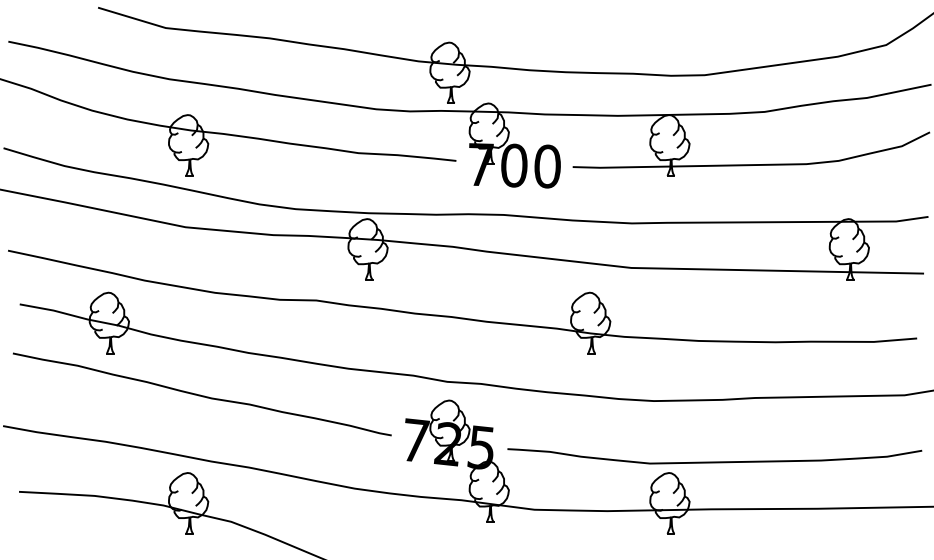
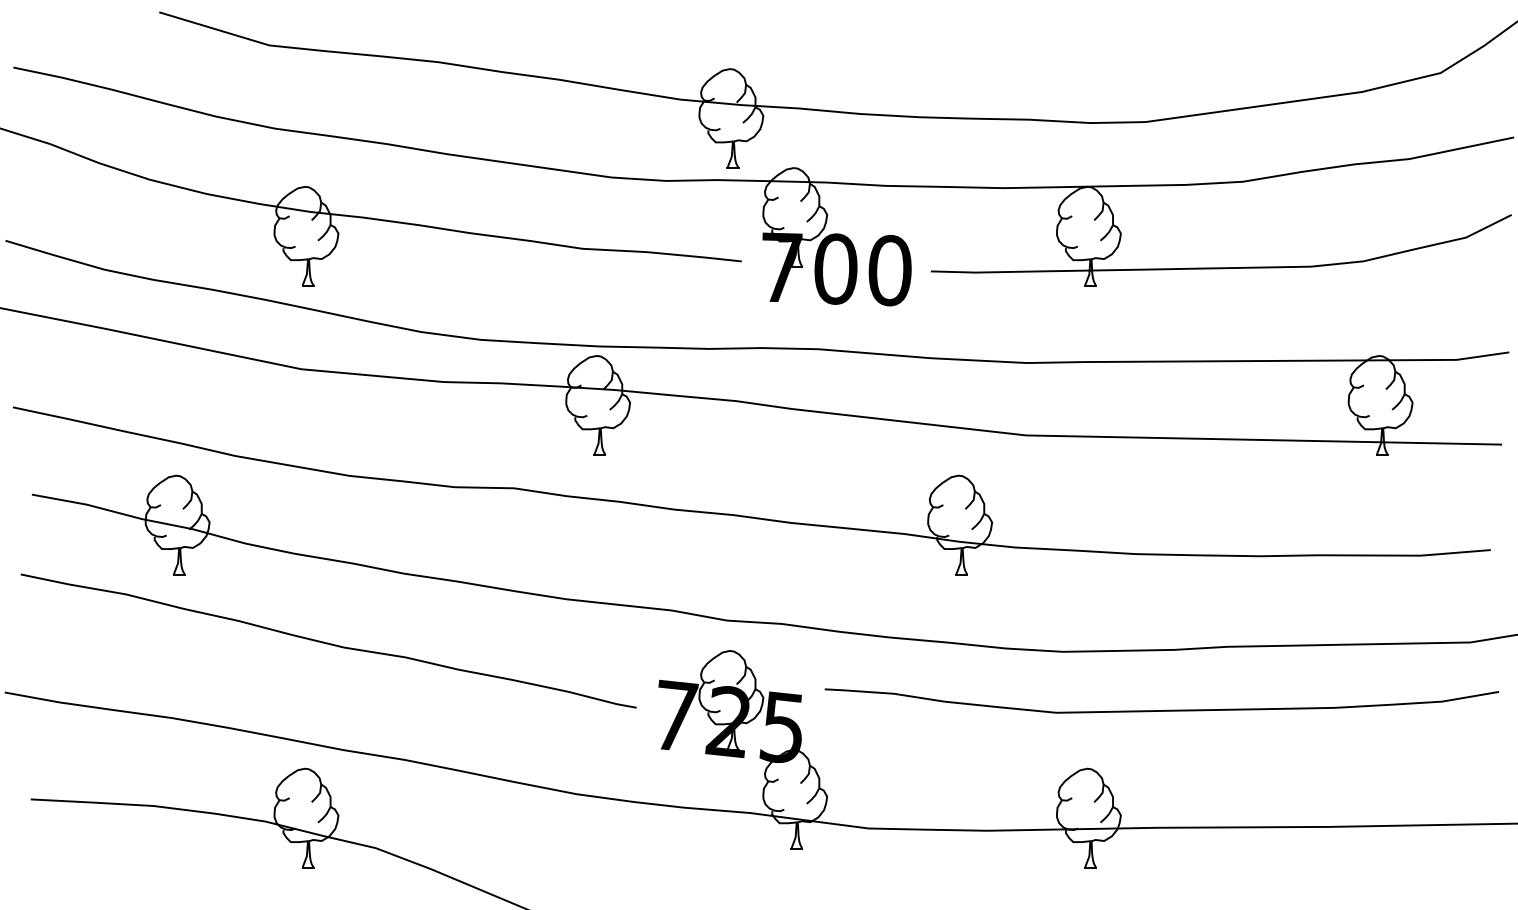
curve: (714, 461) -> (1161, 709), moved

